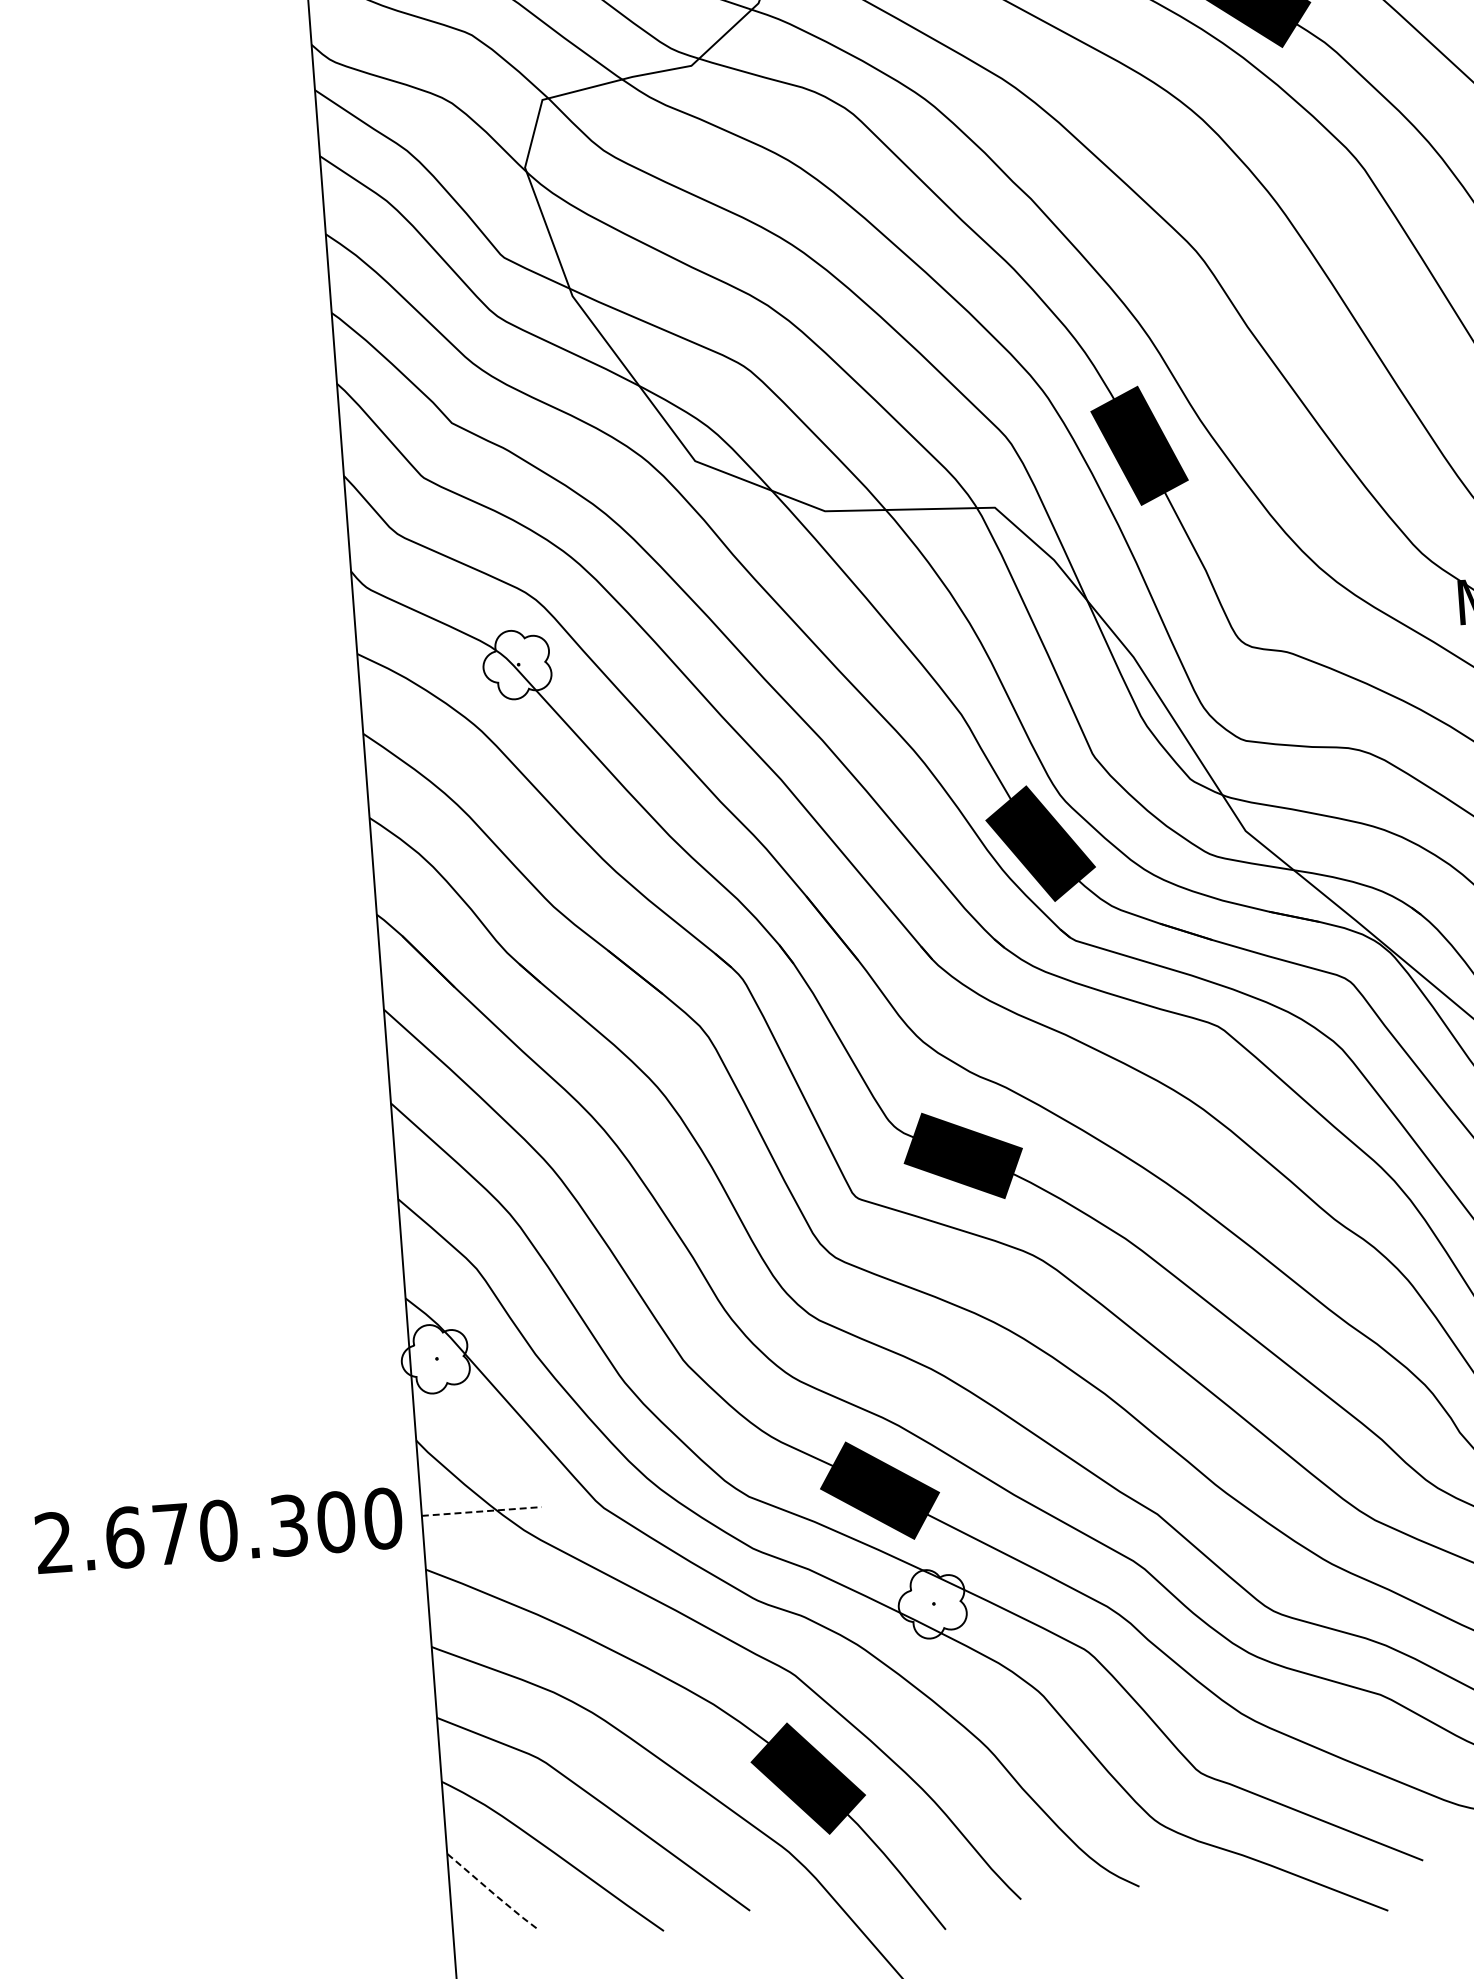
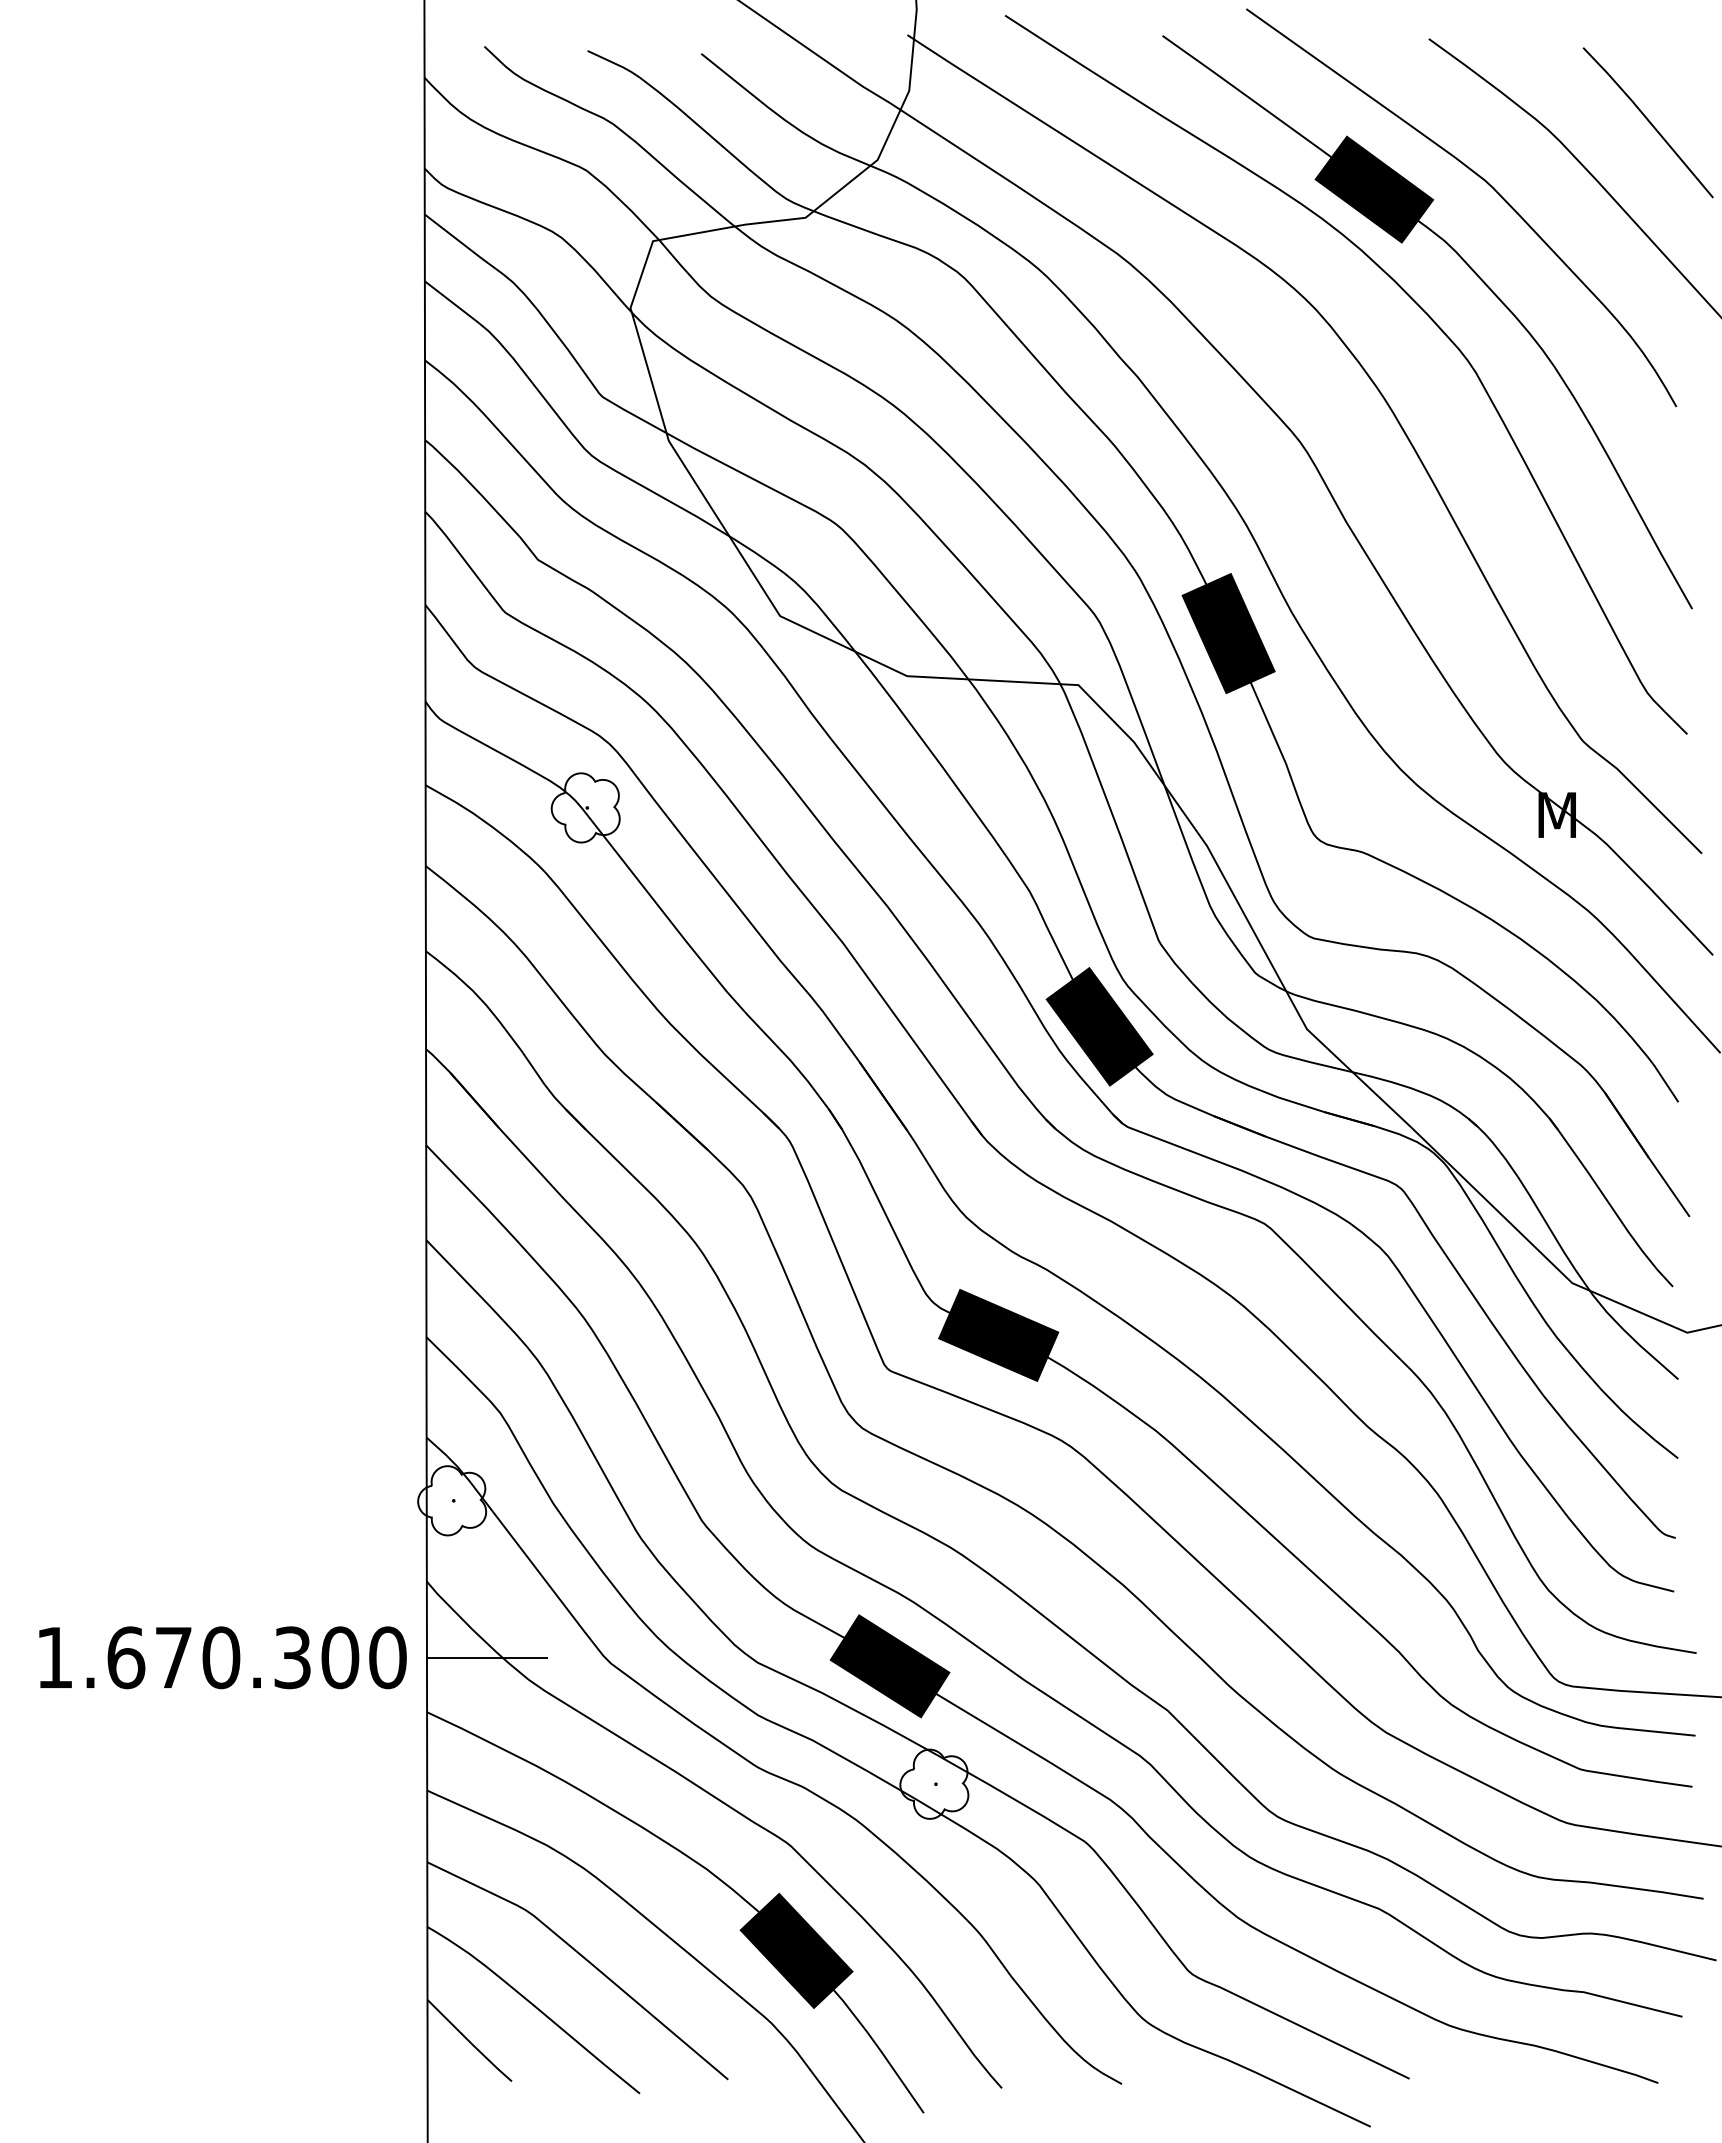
line: (481, 1511) -> (487, 1657), dashed -> solid
text: (52, 1541) -> (53, 1656), 2.670.300 -> 1.670.300
line: (492, 1892) -> (470, 2042), dashed -> solid

